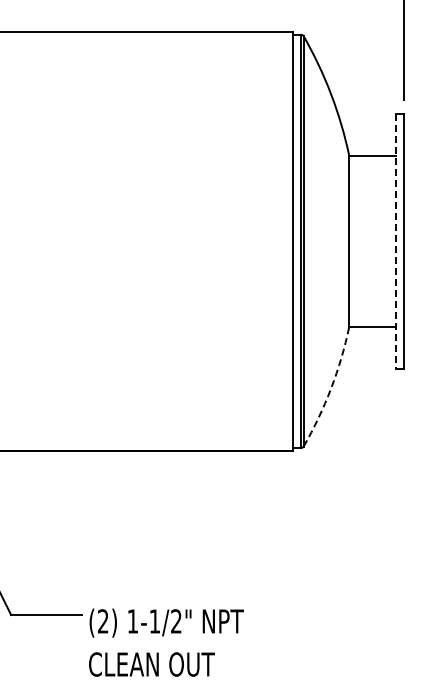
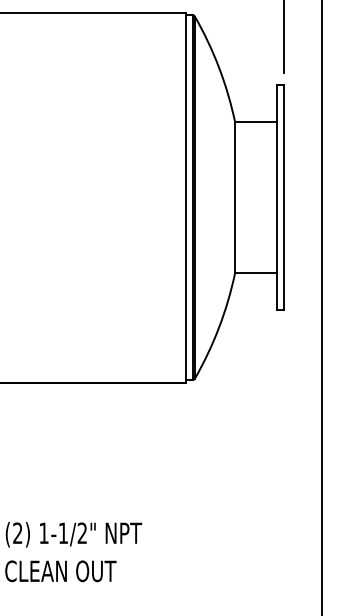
line: (396, 241) -> (276, 197), dashed -> solid
arc: (331, 388) -> (219, 327), dashed -> solid

